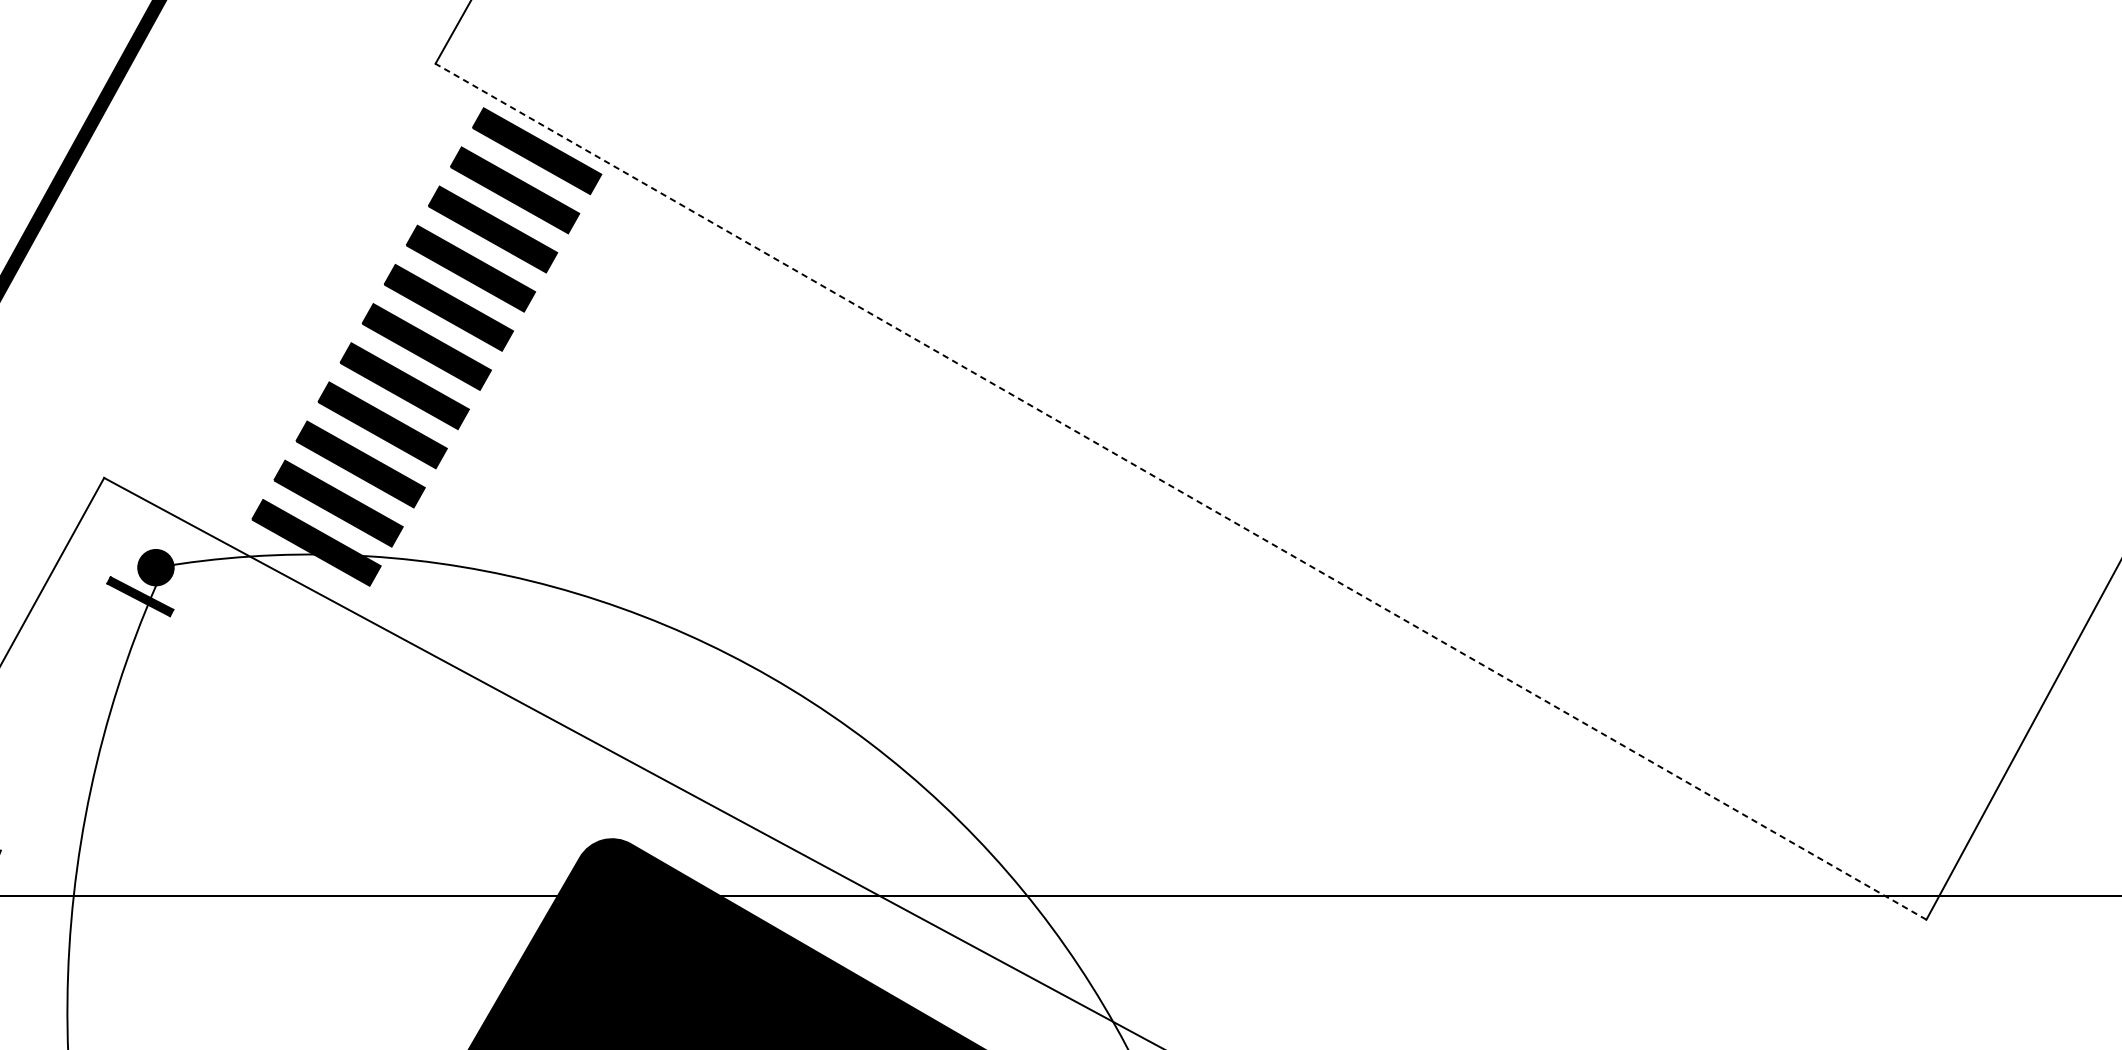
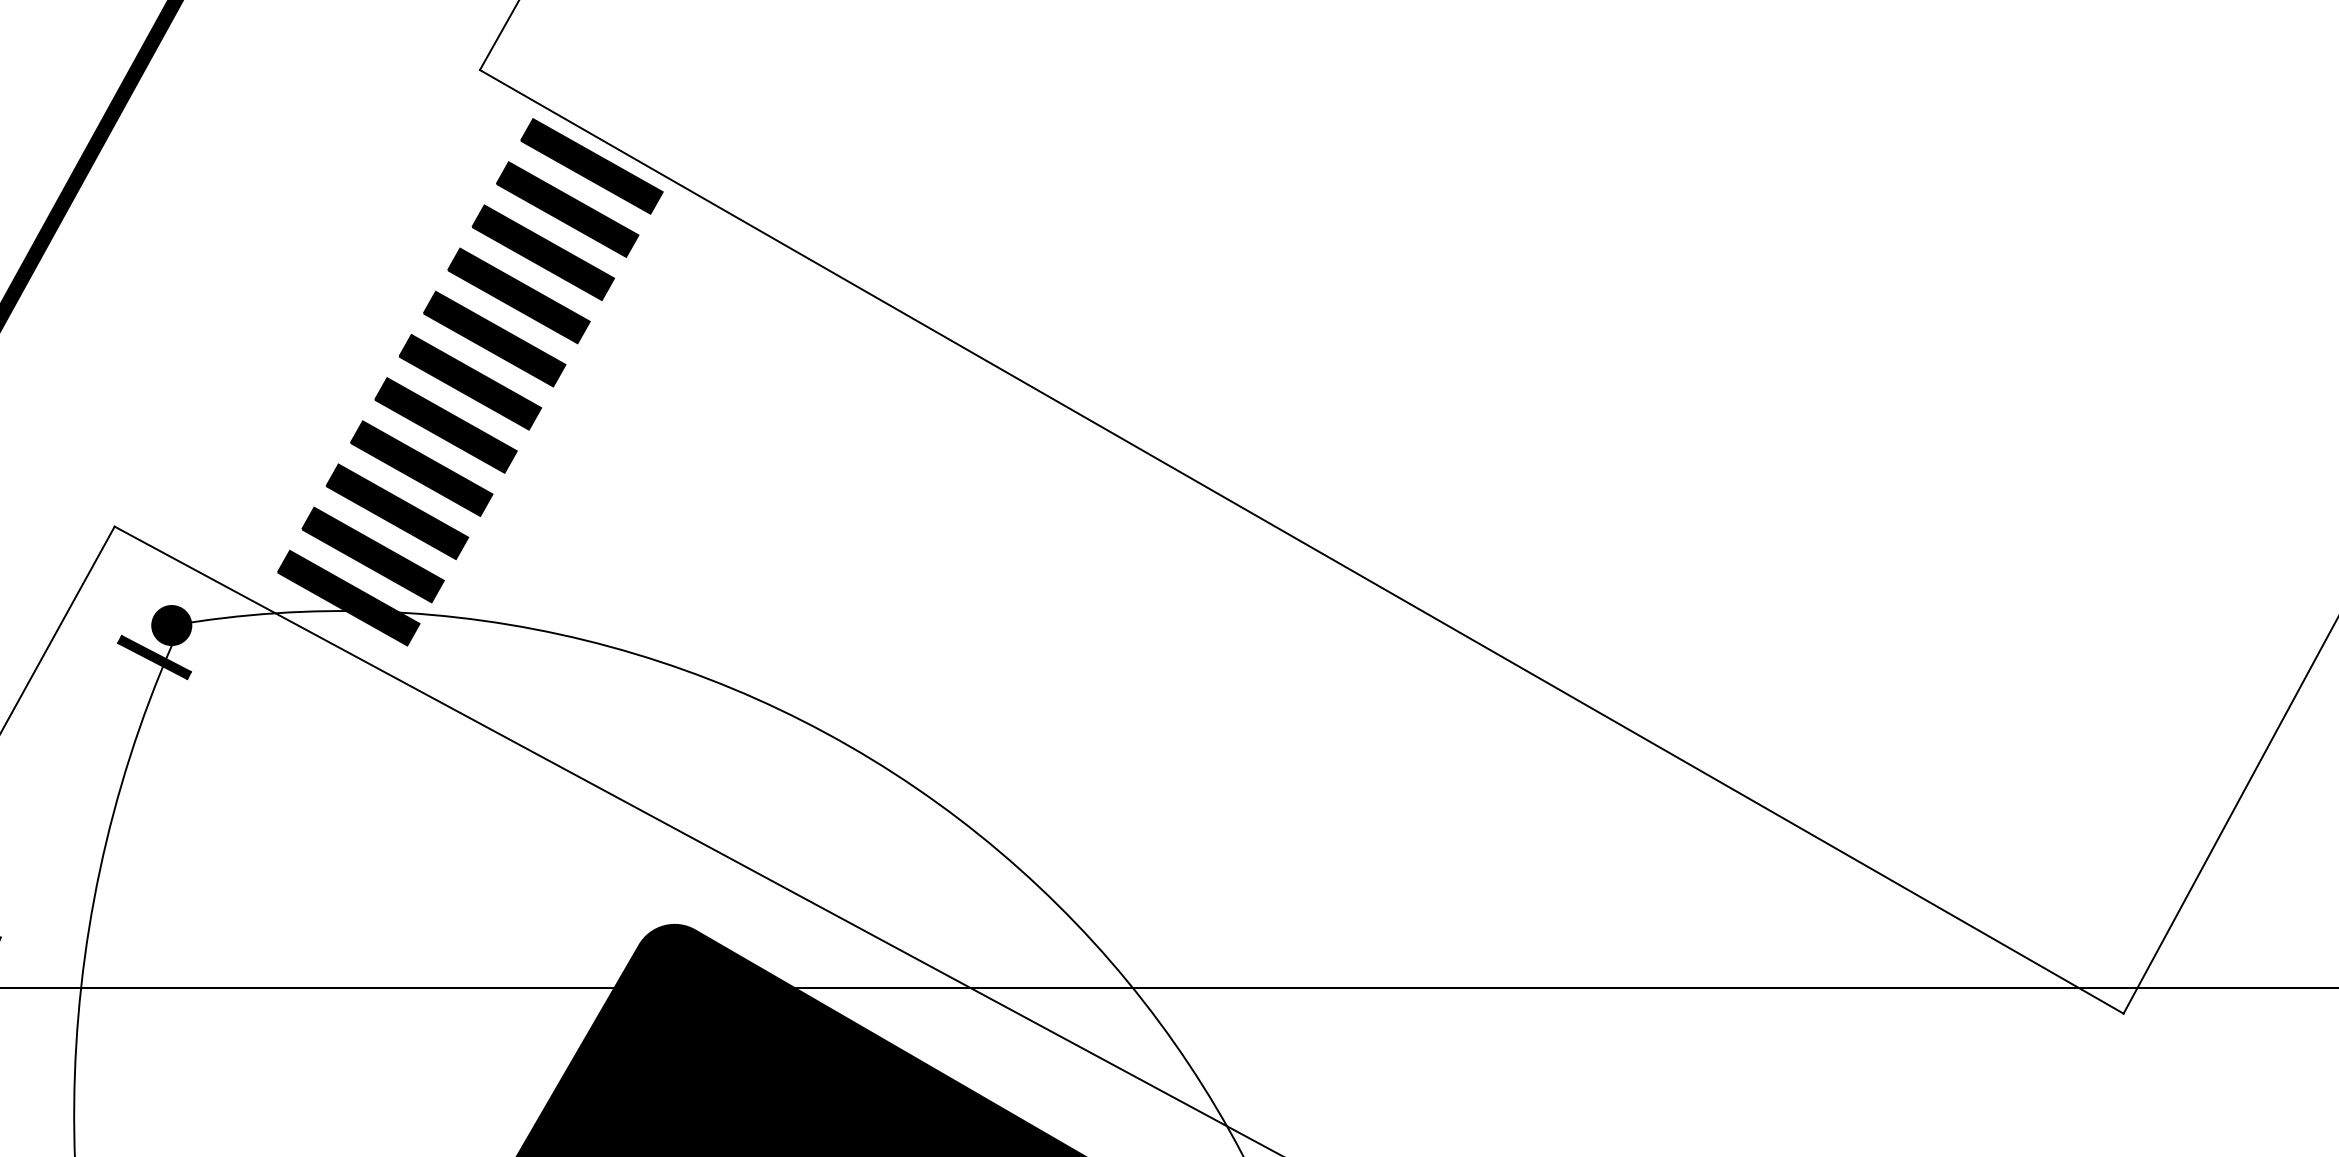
line: (1180, 491) -> (1301, 541), dashed -> solid

